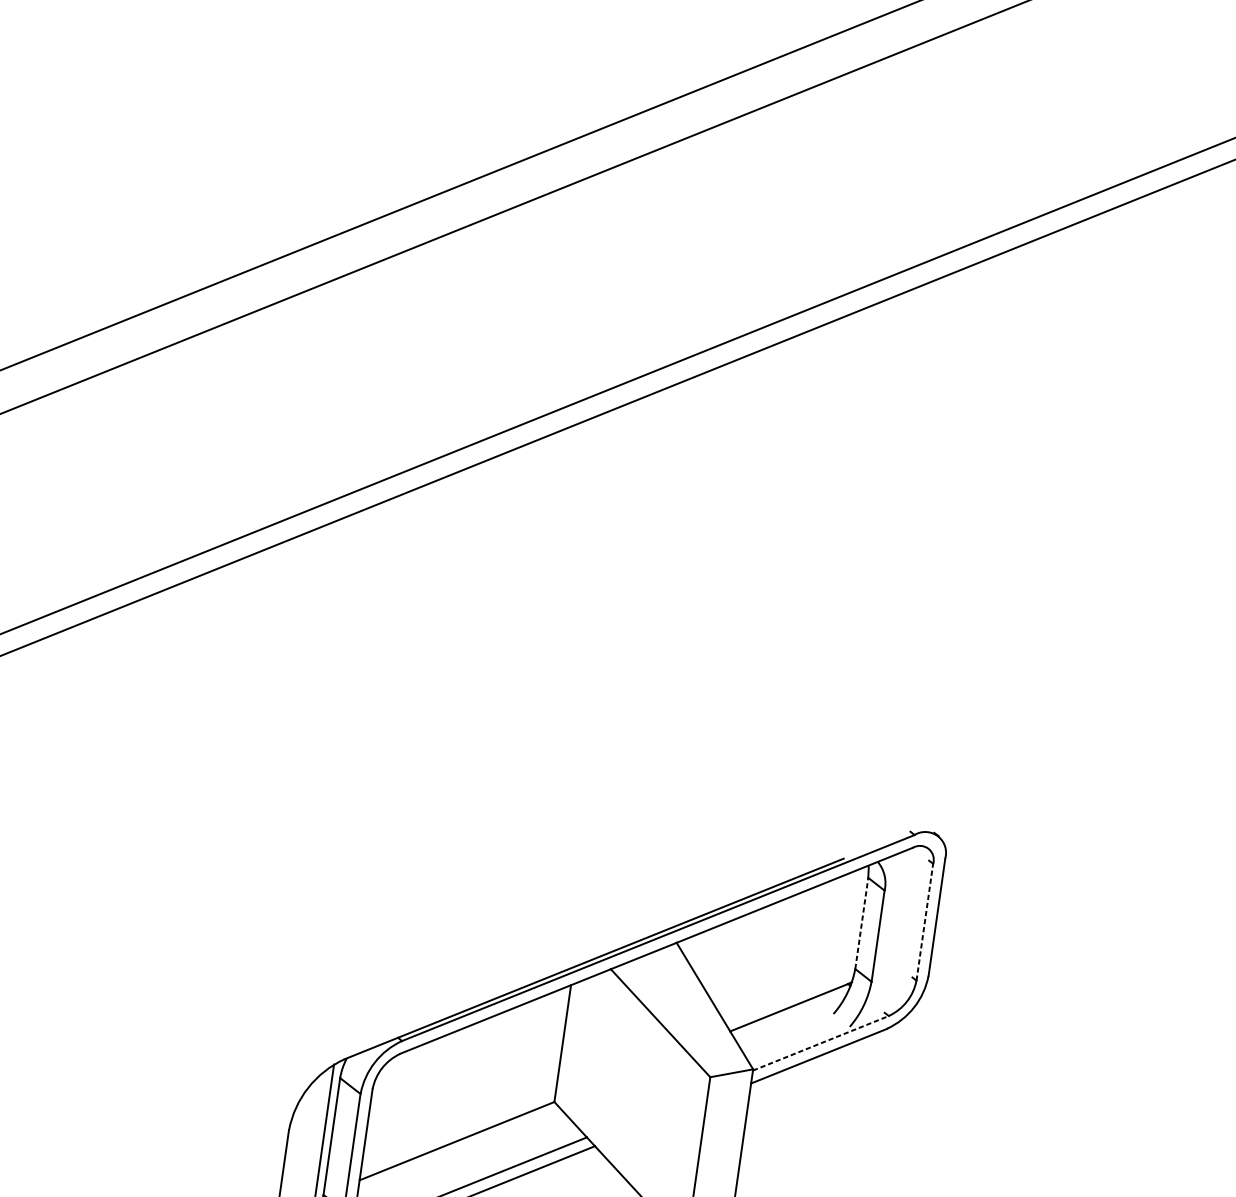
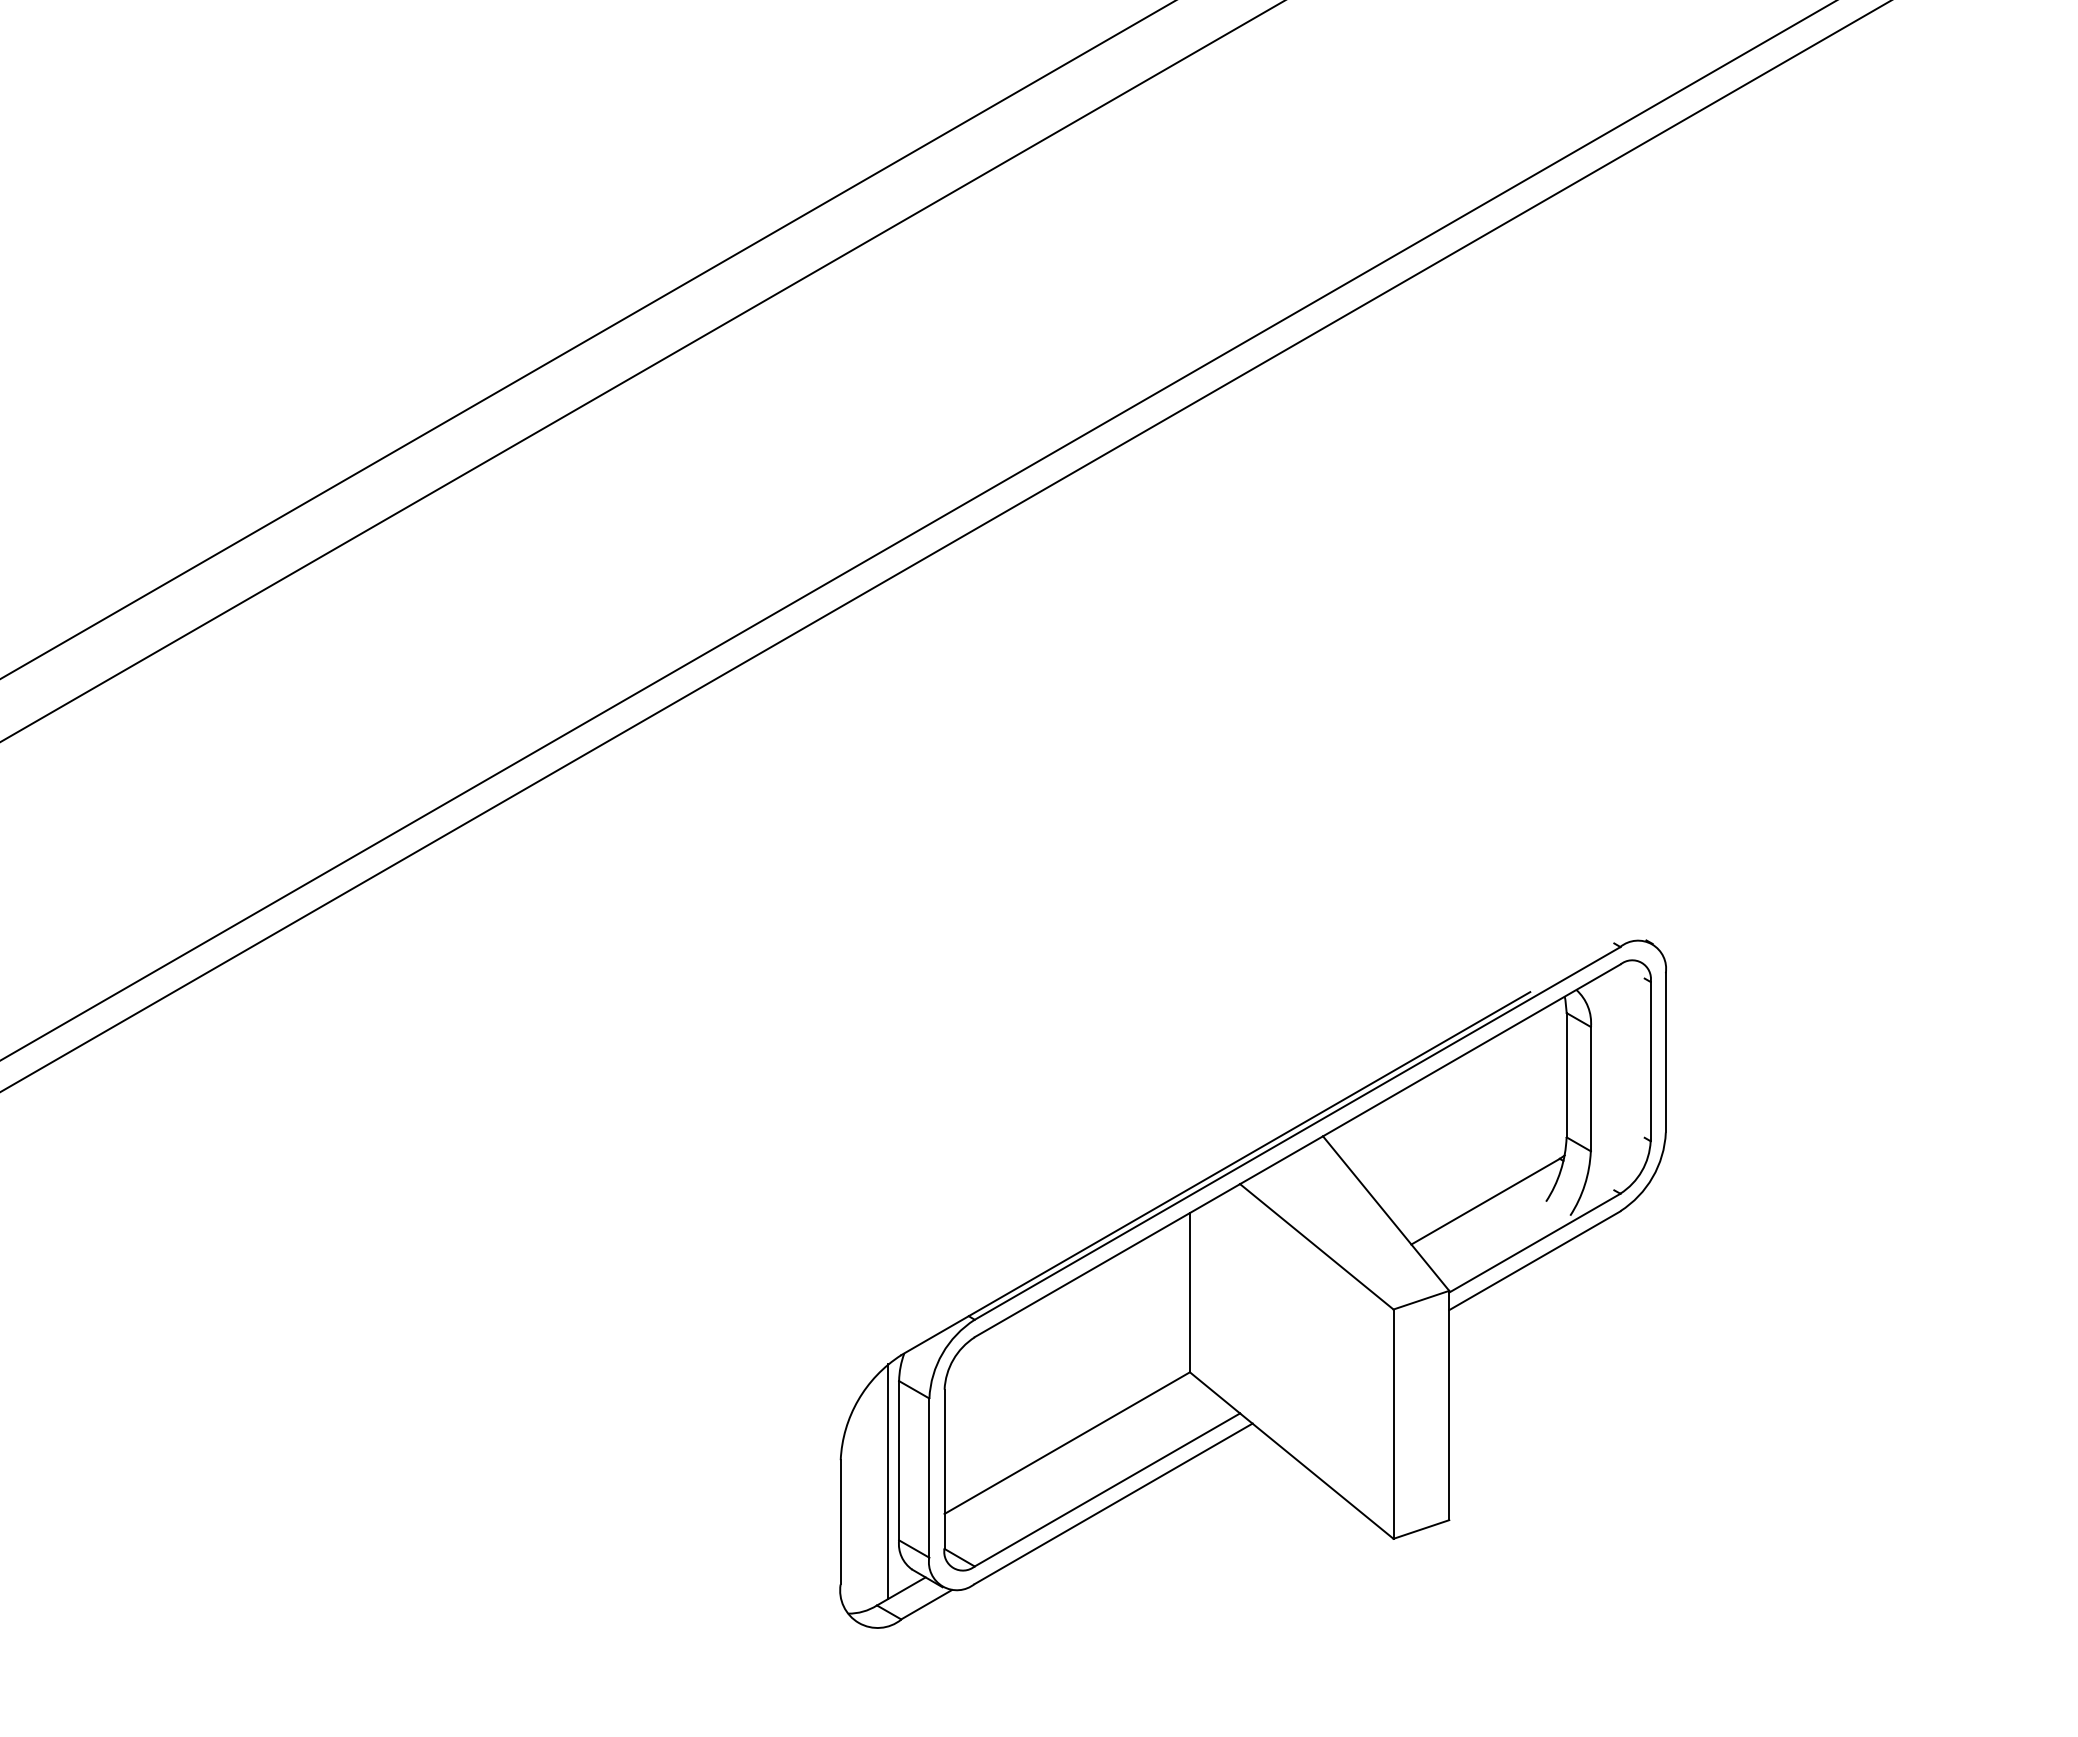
line: (861, 922) -> (1566, 1074), dashed -> solid
line: (924, 922) -> (1650, 1061), dashed -> solid
line: (820, 1043) -> (1534, 1243), dashed -> solid

